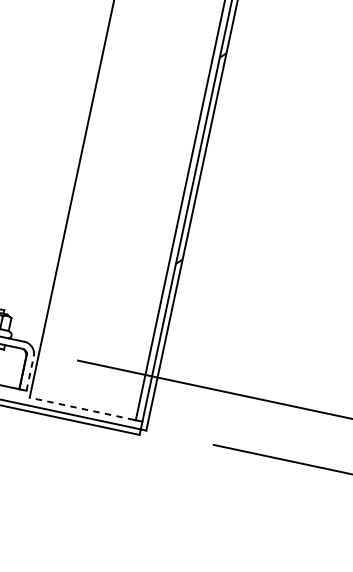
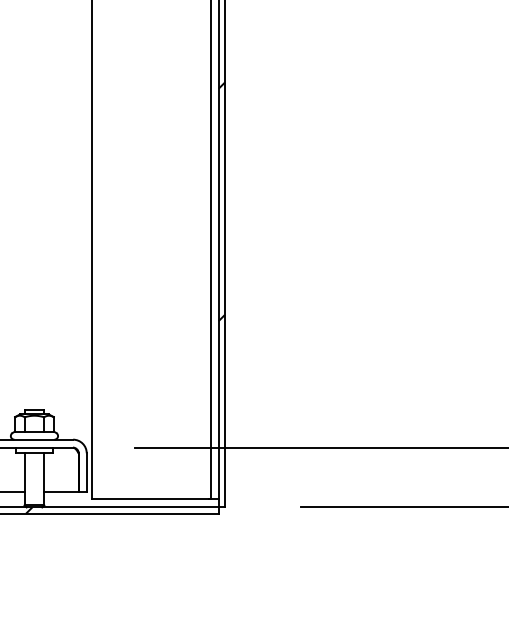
line: (30, 373) -> (86, 472), dashed -> solid
line: (81, 408) -> (150, 498), dashed -> solid

